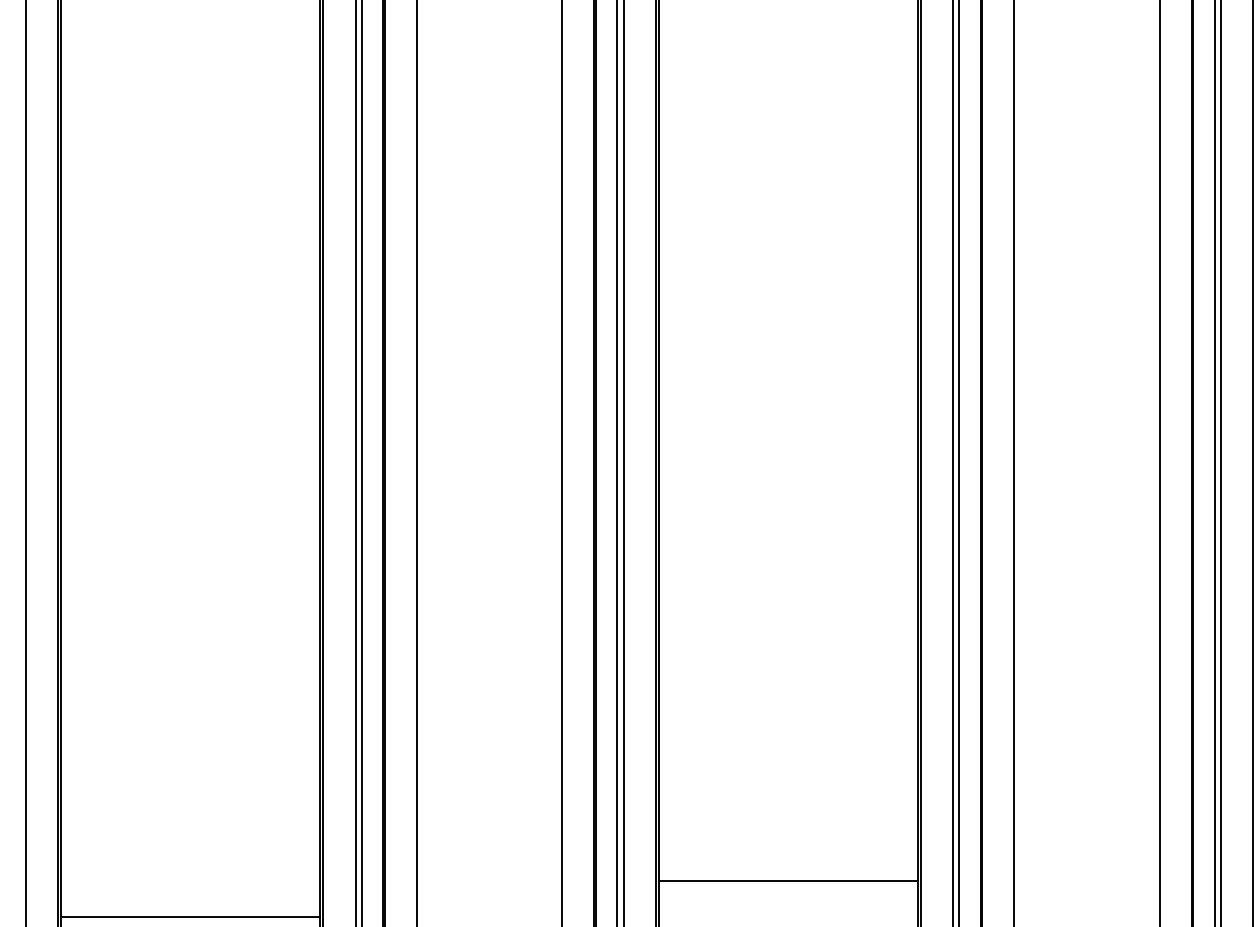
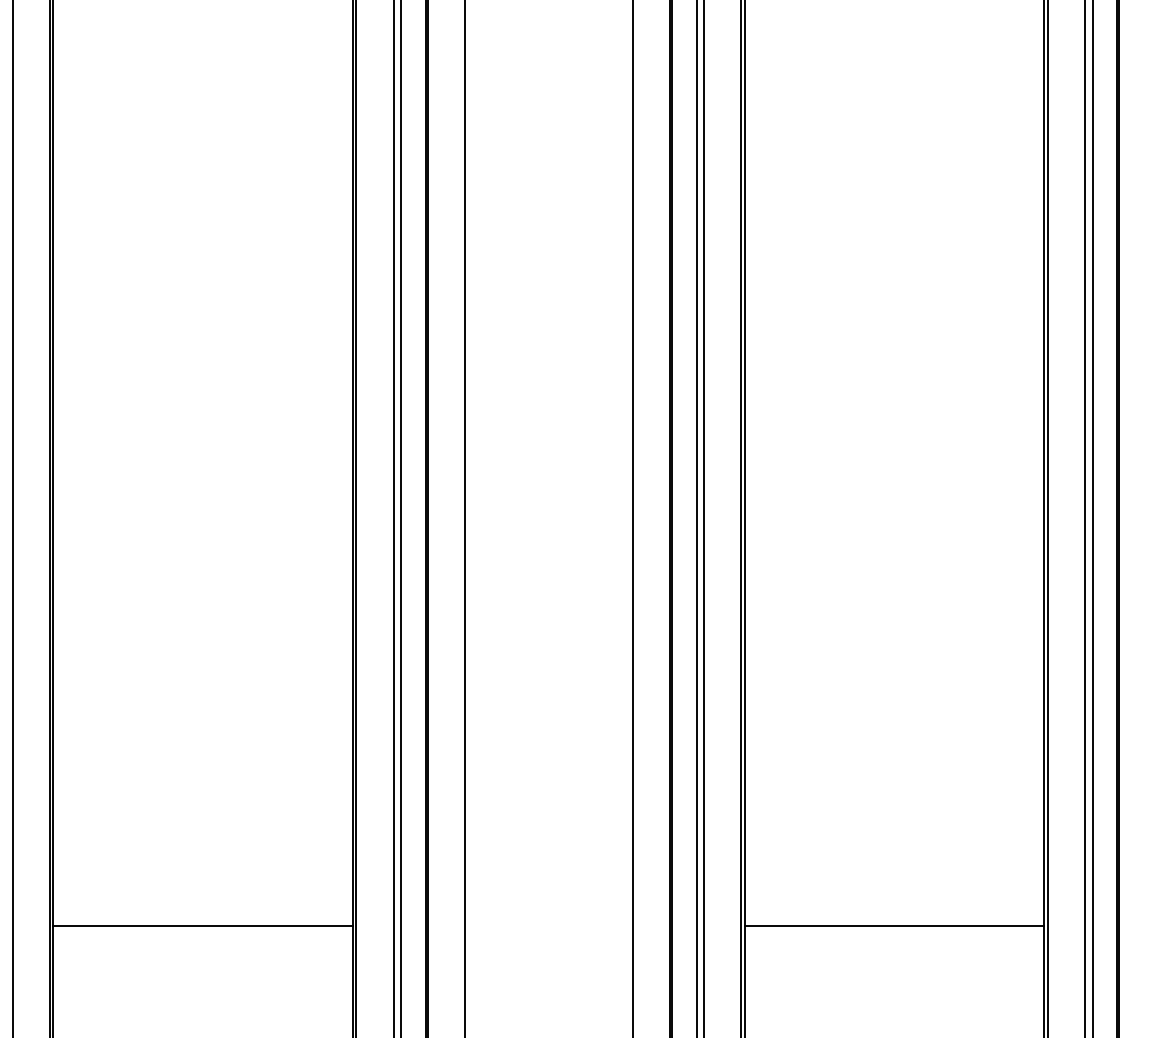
line: (190, 917) -> (202, 925), moved

